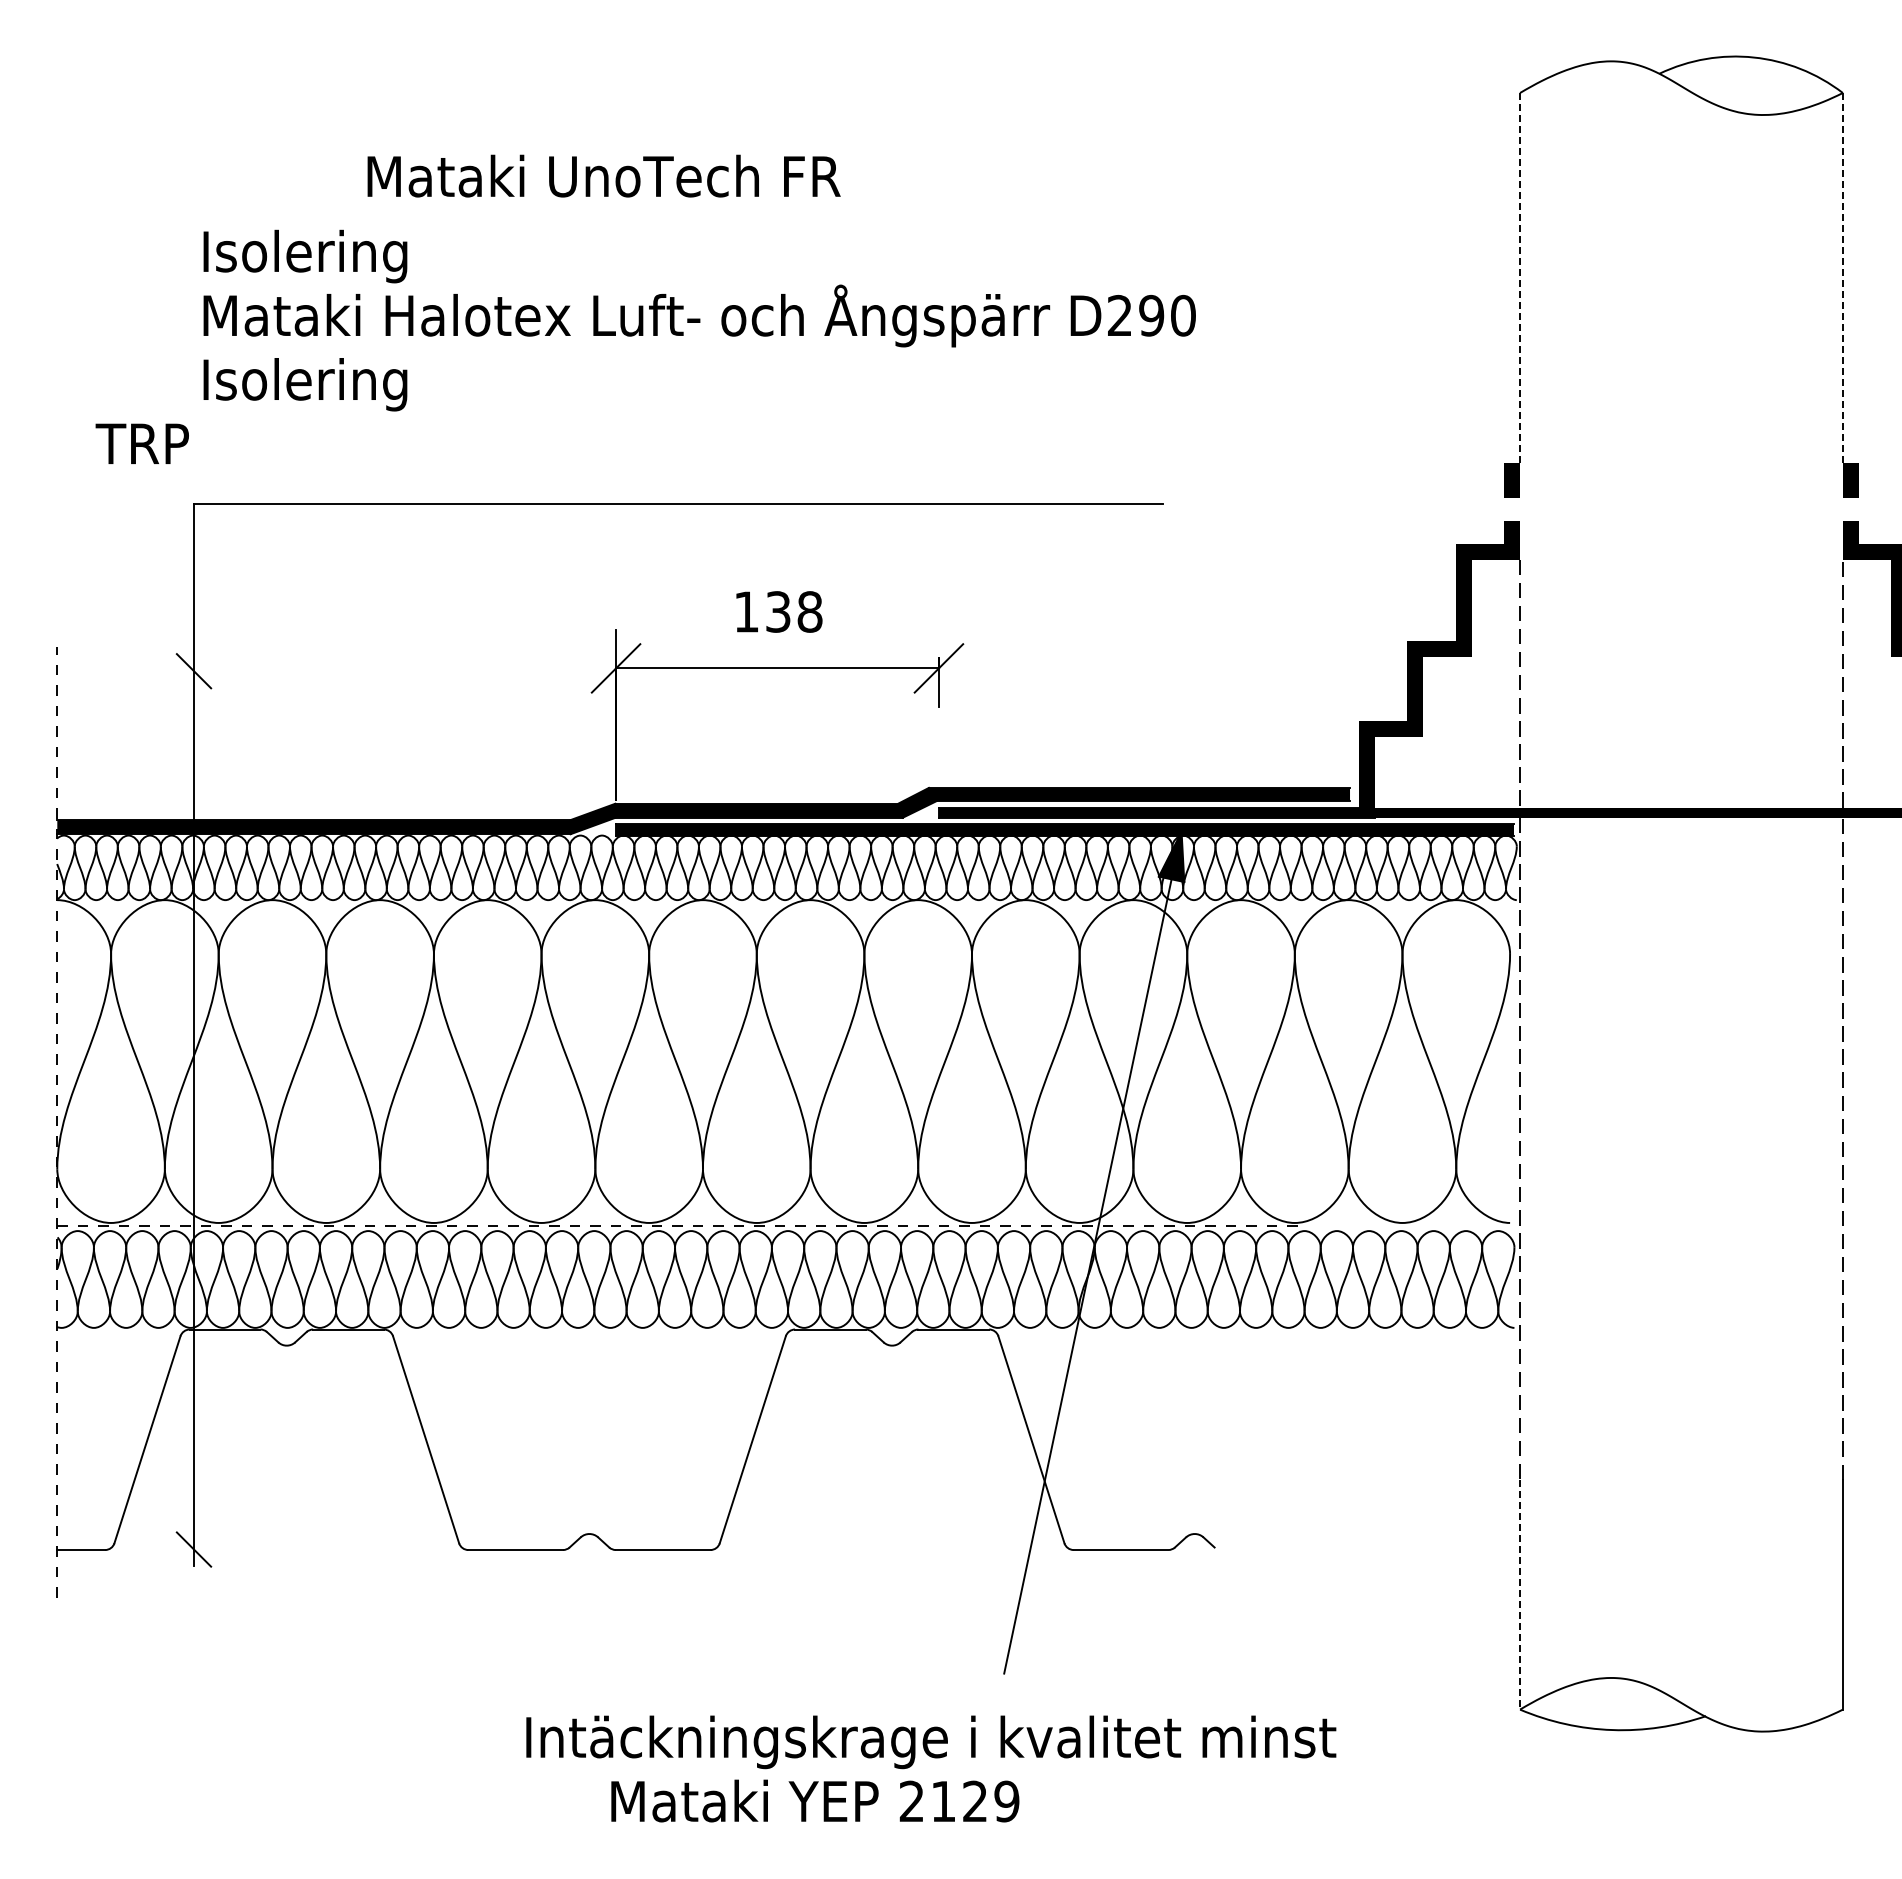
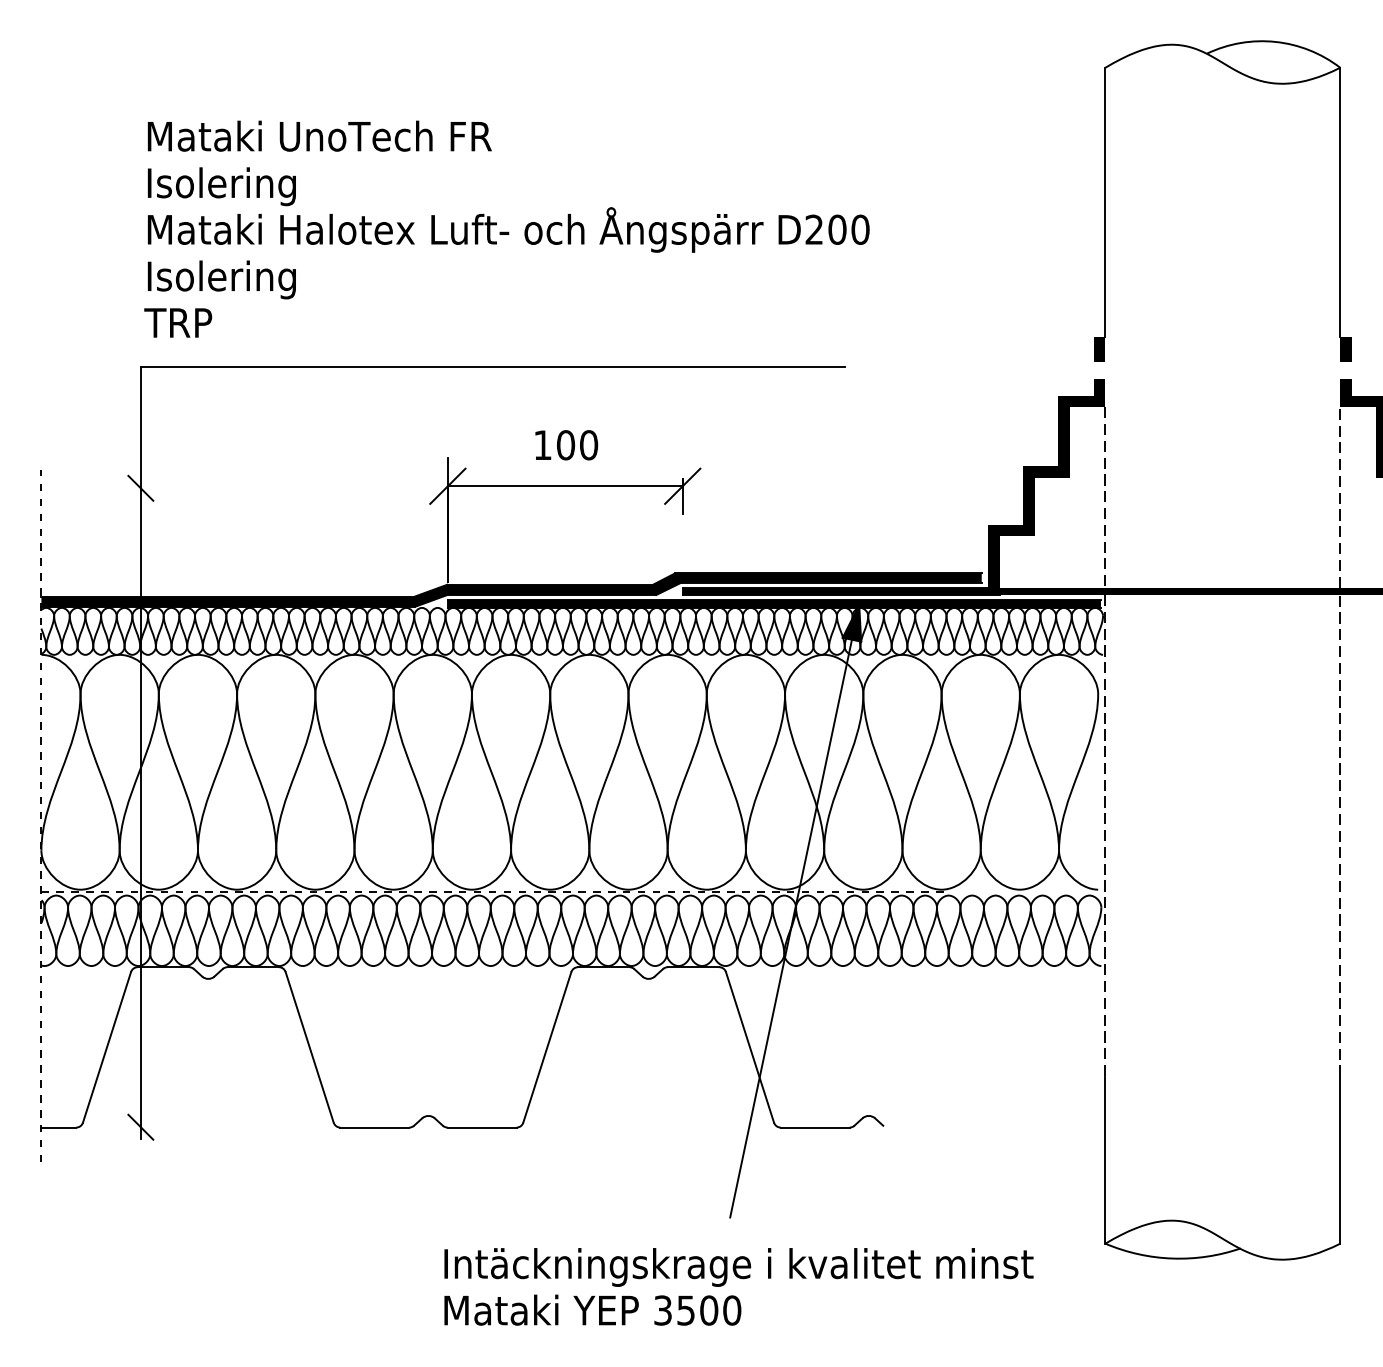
text: (603, 175) -> (319, 135), moved
line: (1520, 277) -> (1105, 201), dashed -> solid
line: (1842, 277) -> (1339, 201), dashed -> solid
text: (1151, 315) -> (837, 229), D290 -> D200
text: (141, 443) -> (177, 322), moved
text: (794, 611) -> (577, 444), 138 -> 100
line: (1520, 1594) -> (1105, 1159), dashed -> solid
text: (931, 1742) -> (739, 1267), moved
text: (959, 1801) -> (697, 1310), 2129 -> 3500

